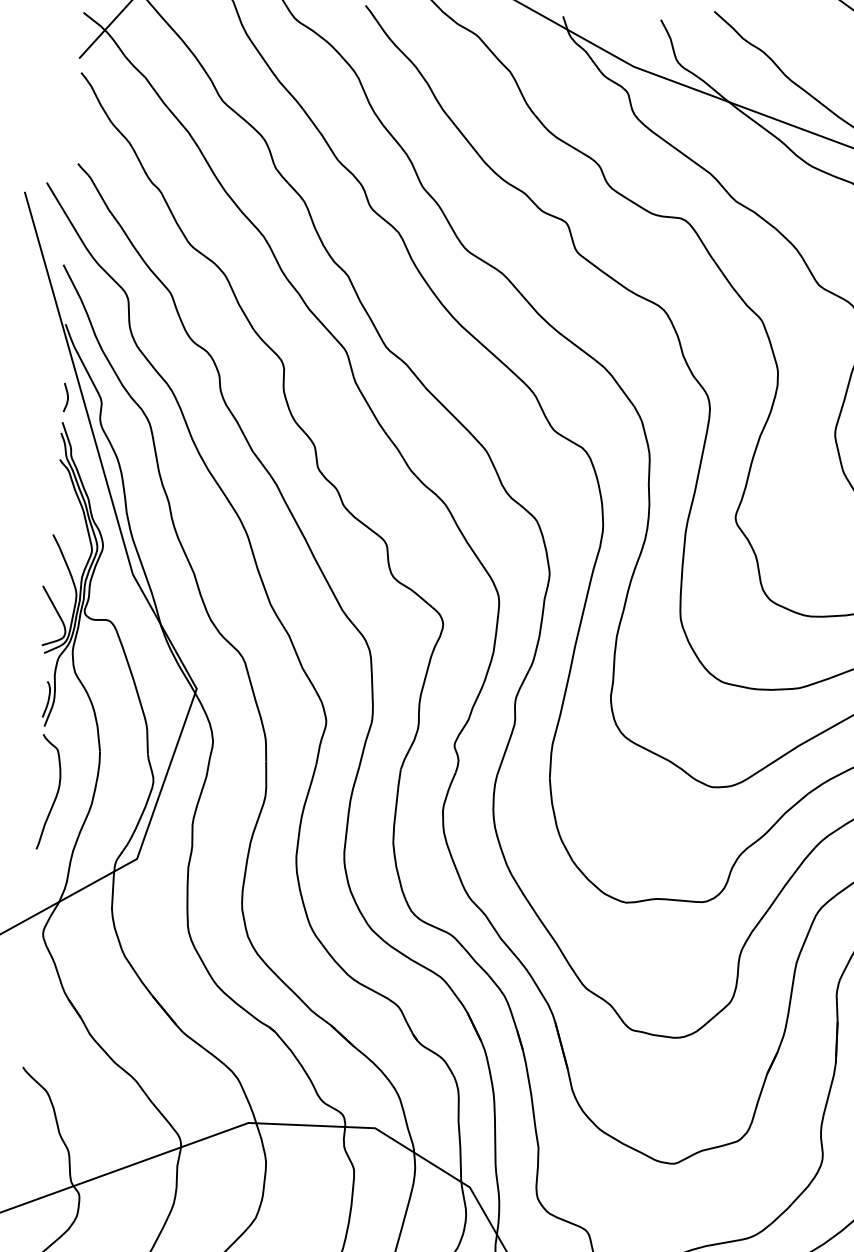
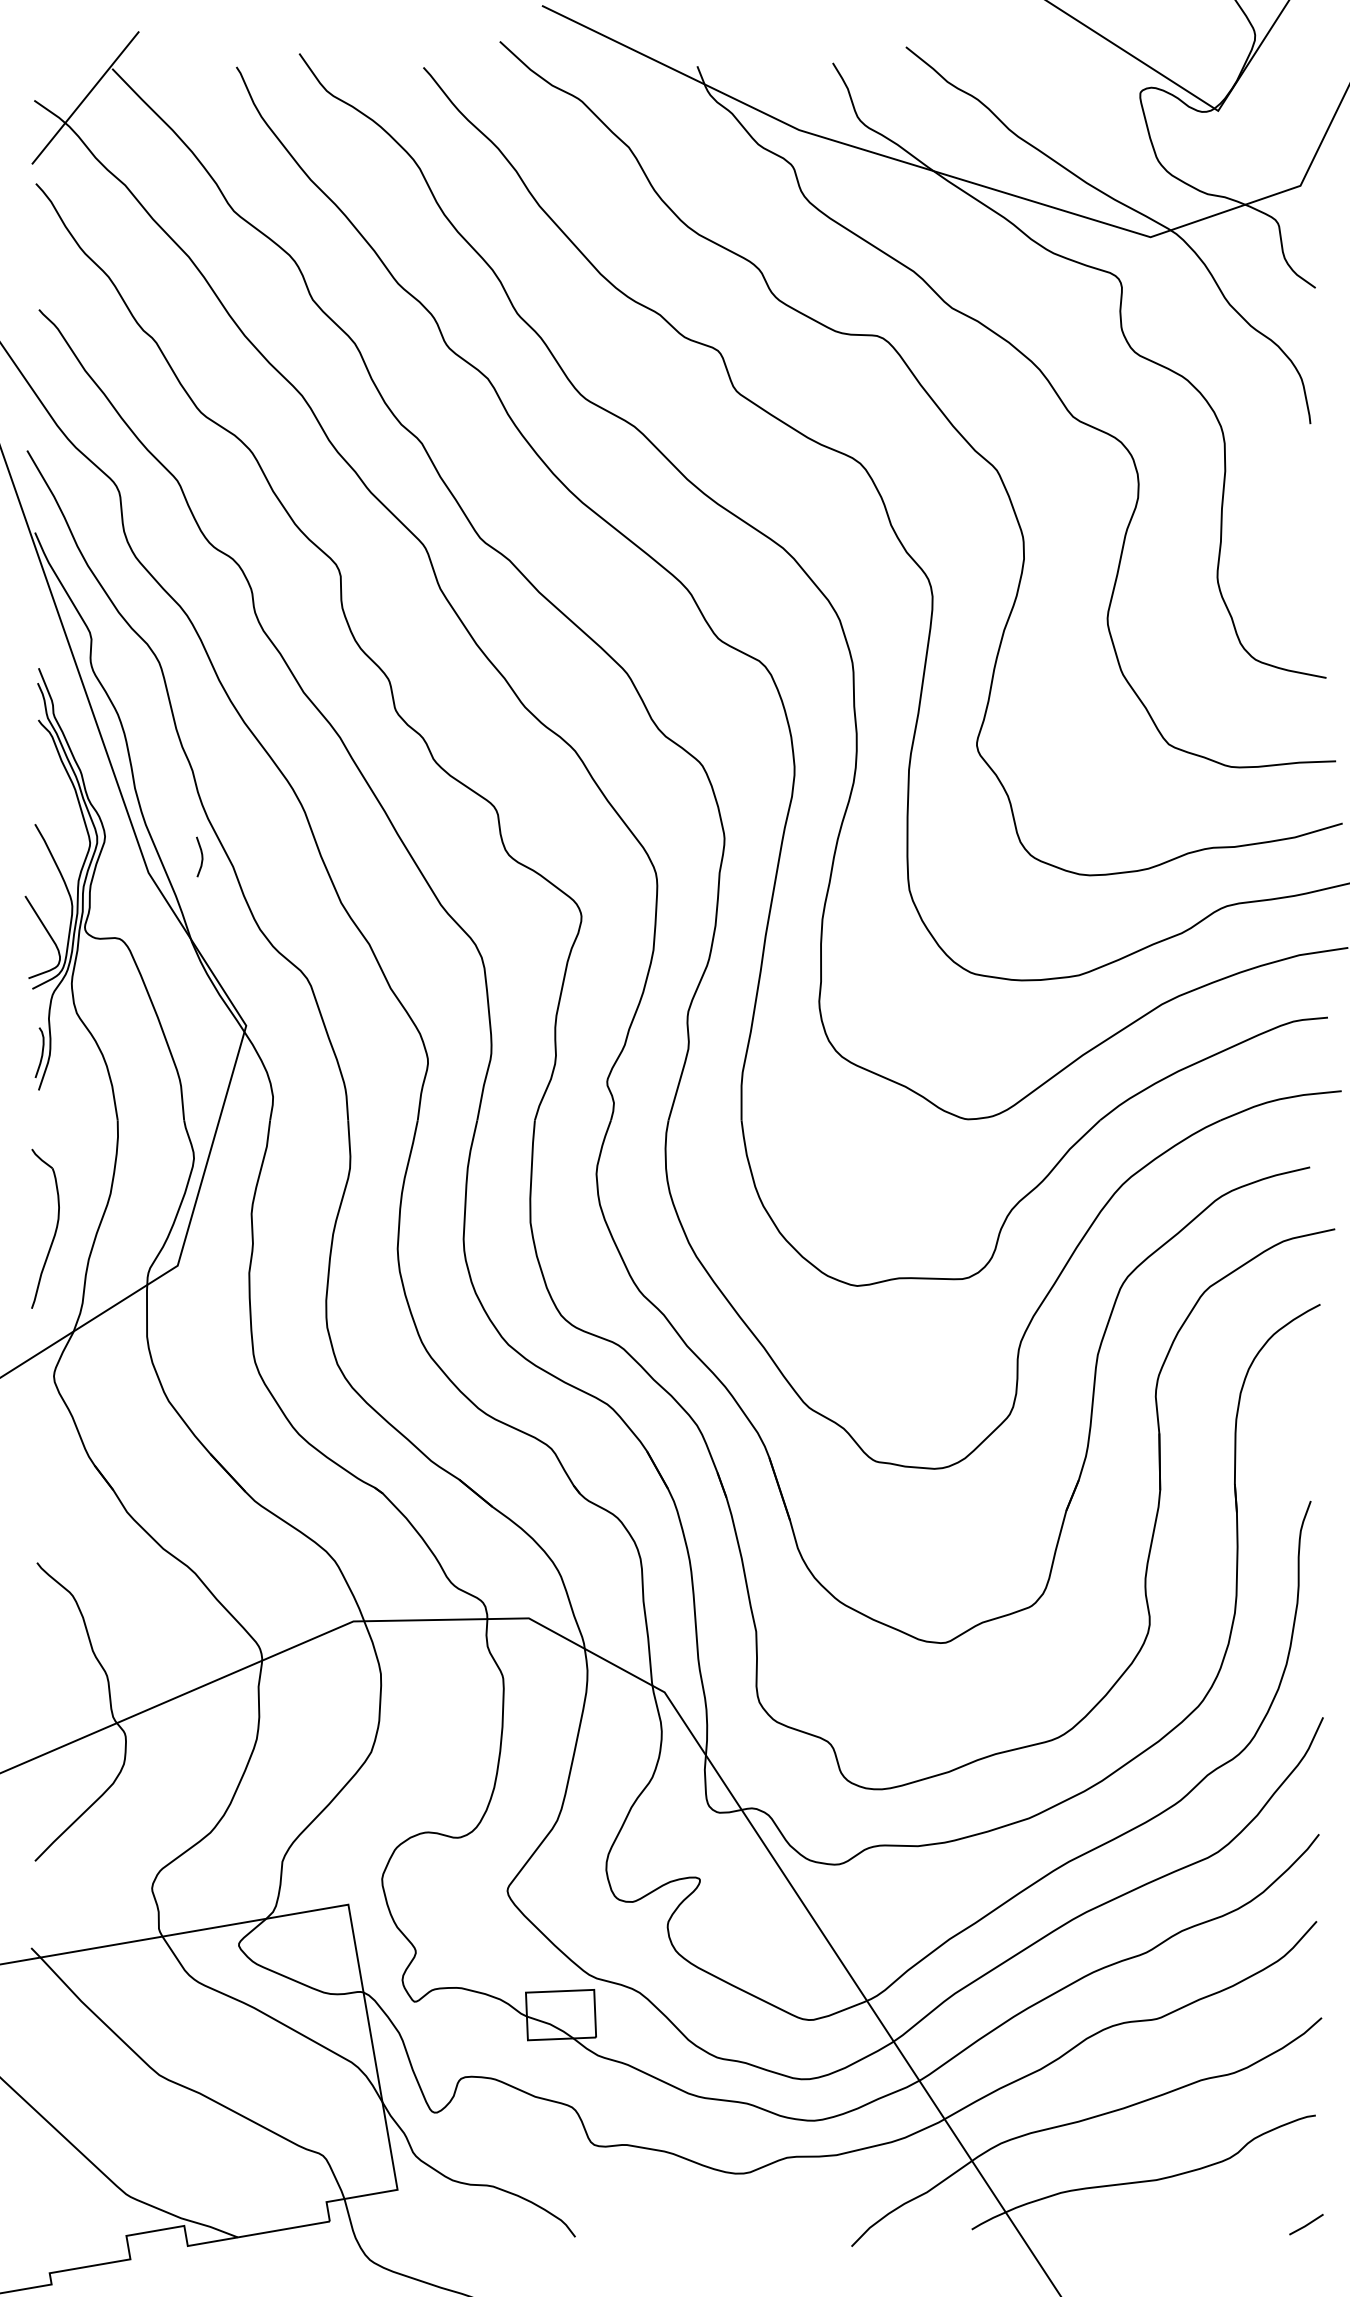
curve: (67, 397) -> (201, 856), moved
part: (56, 795) -> (54, 1232), moved

